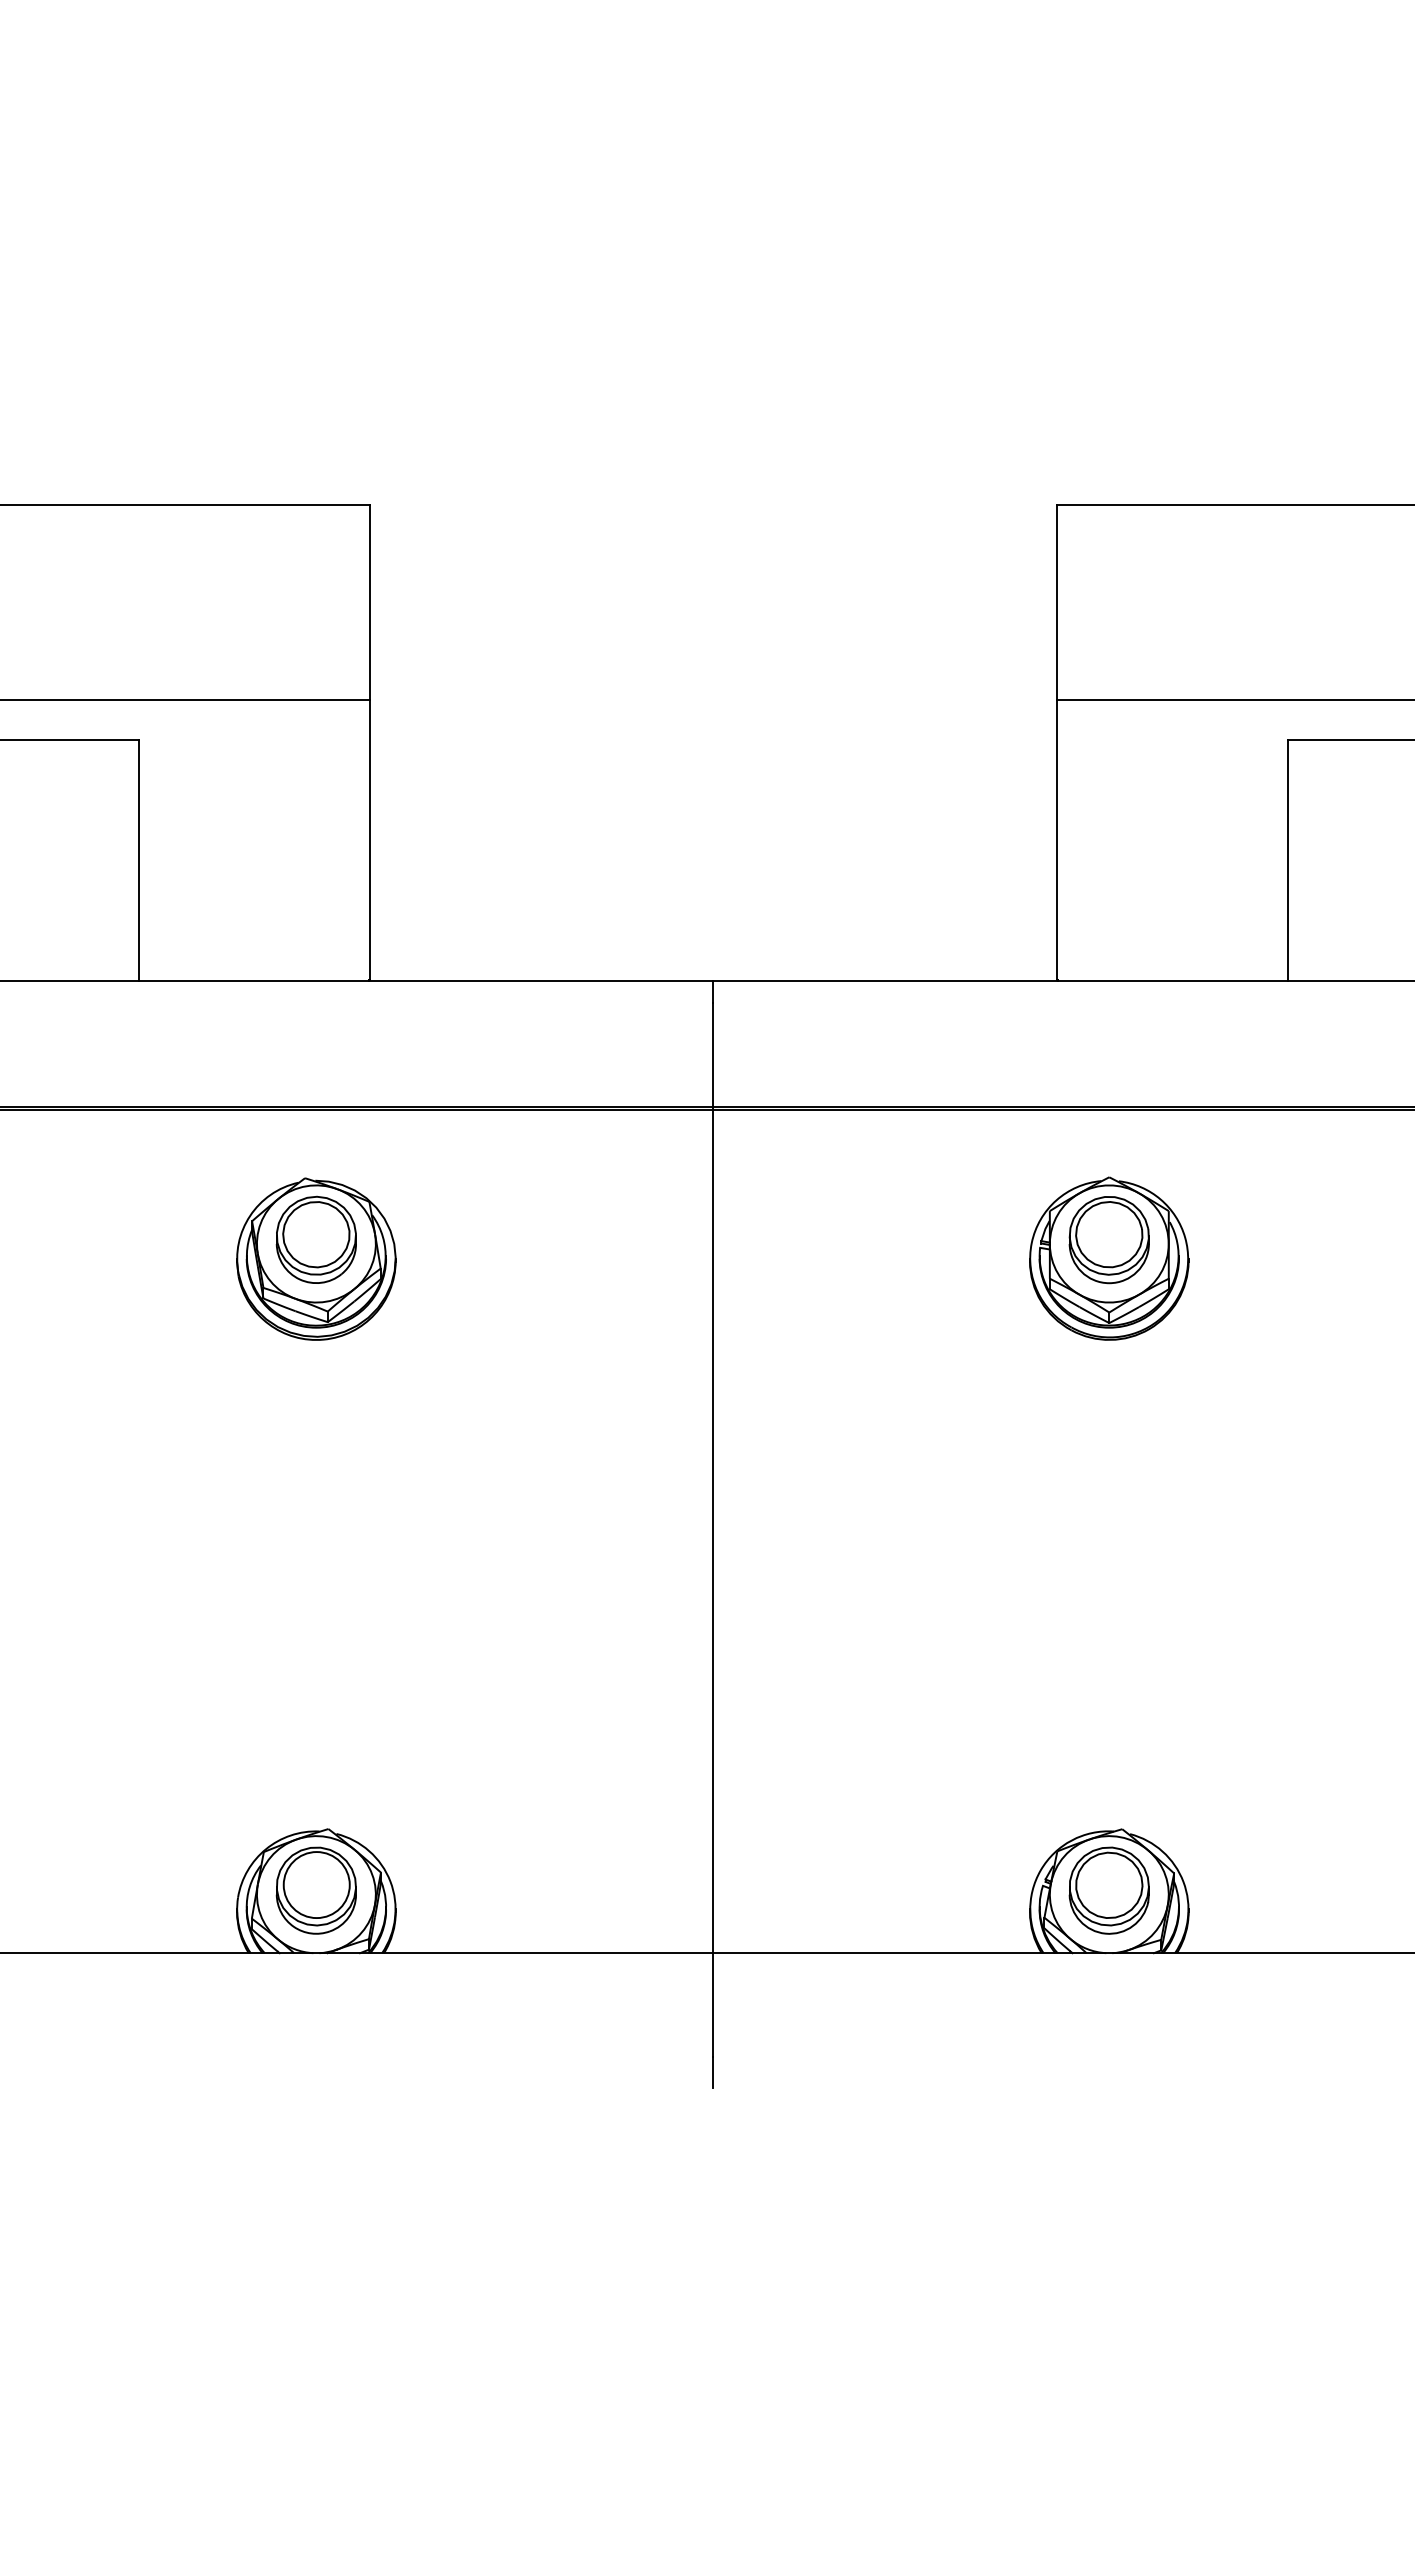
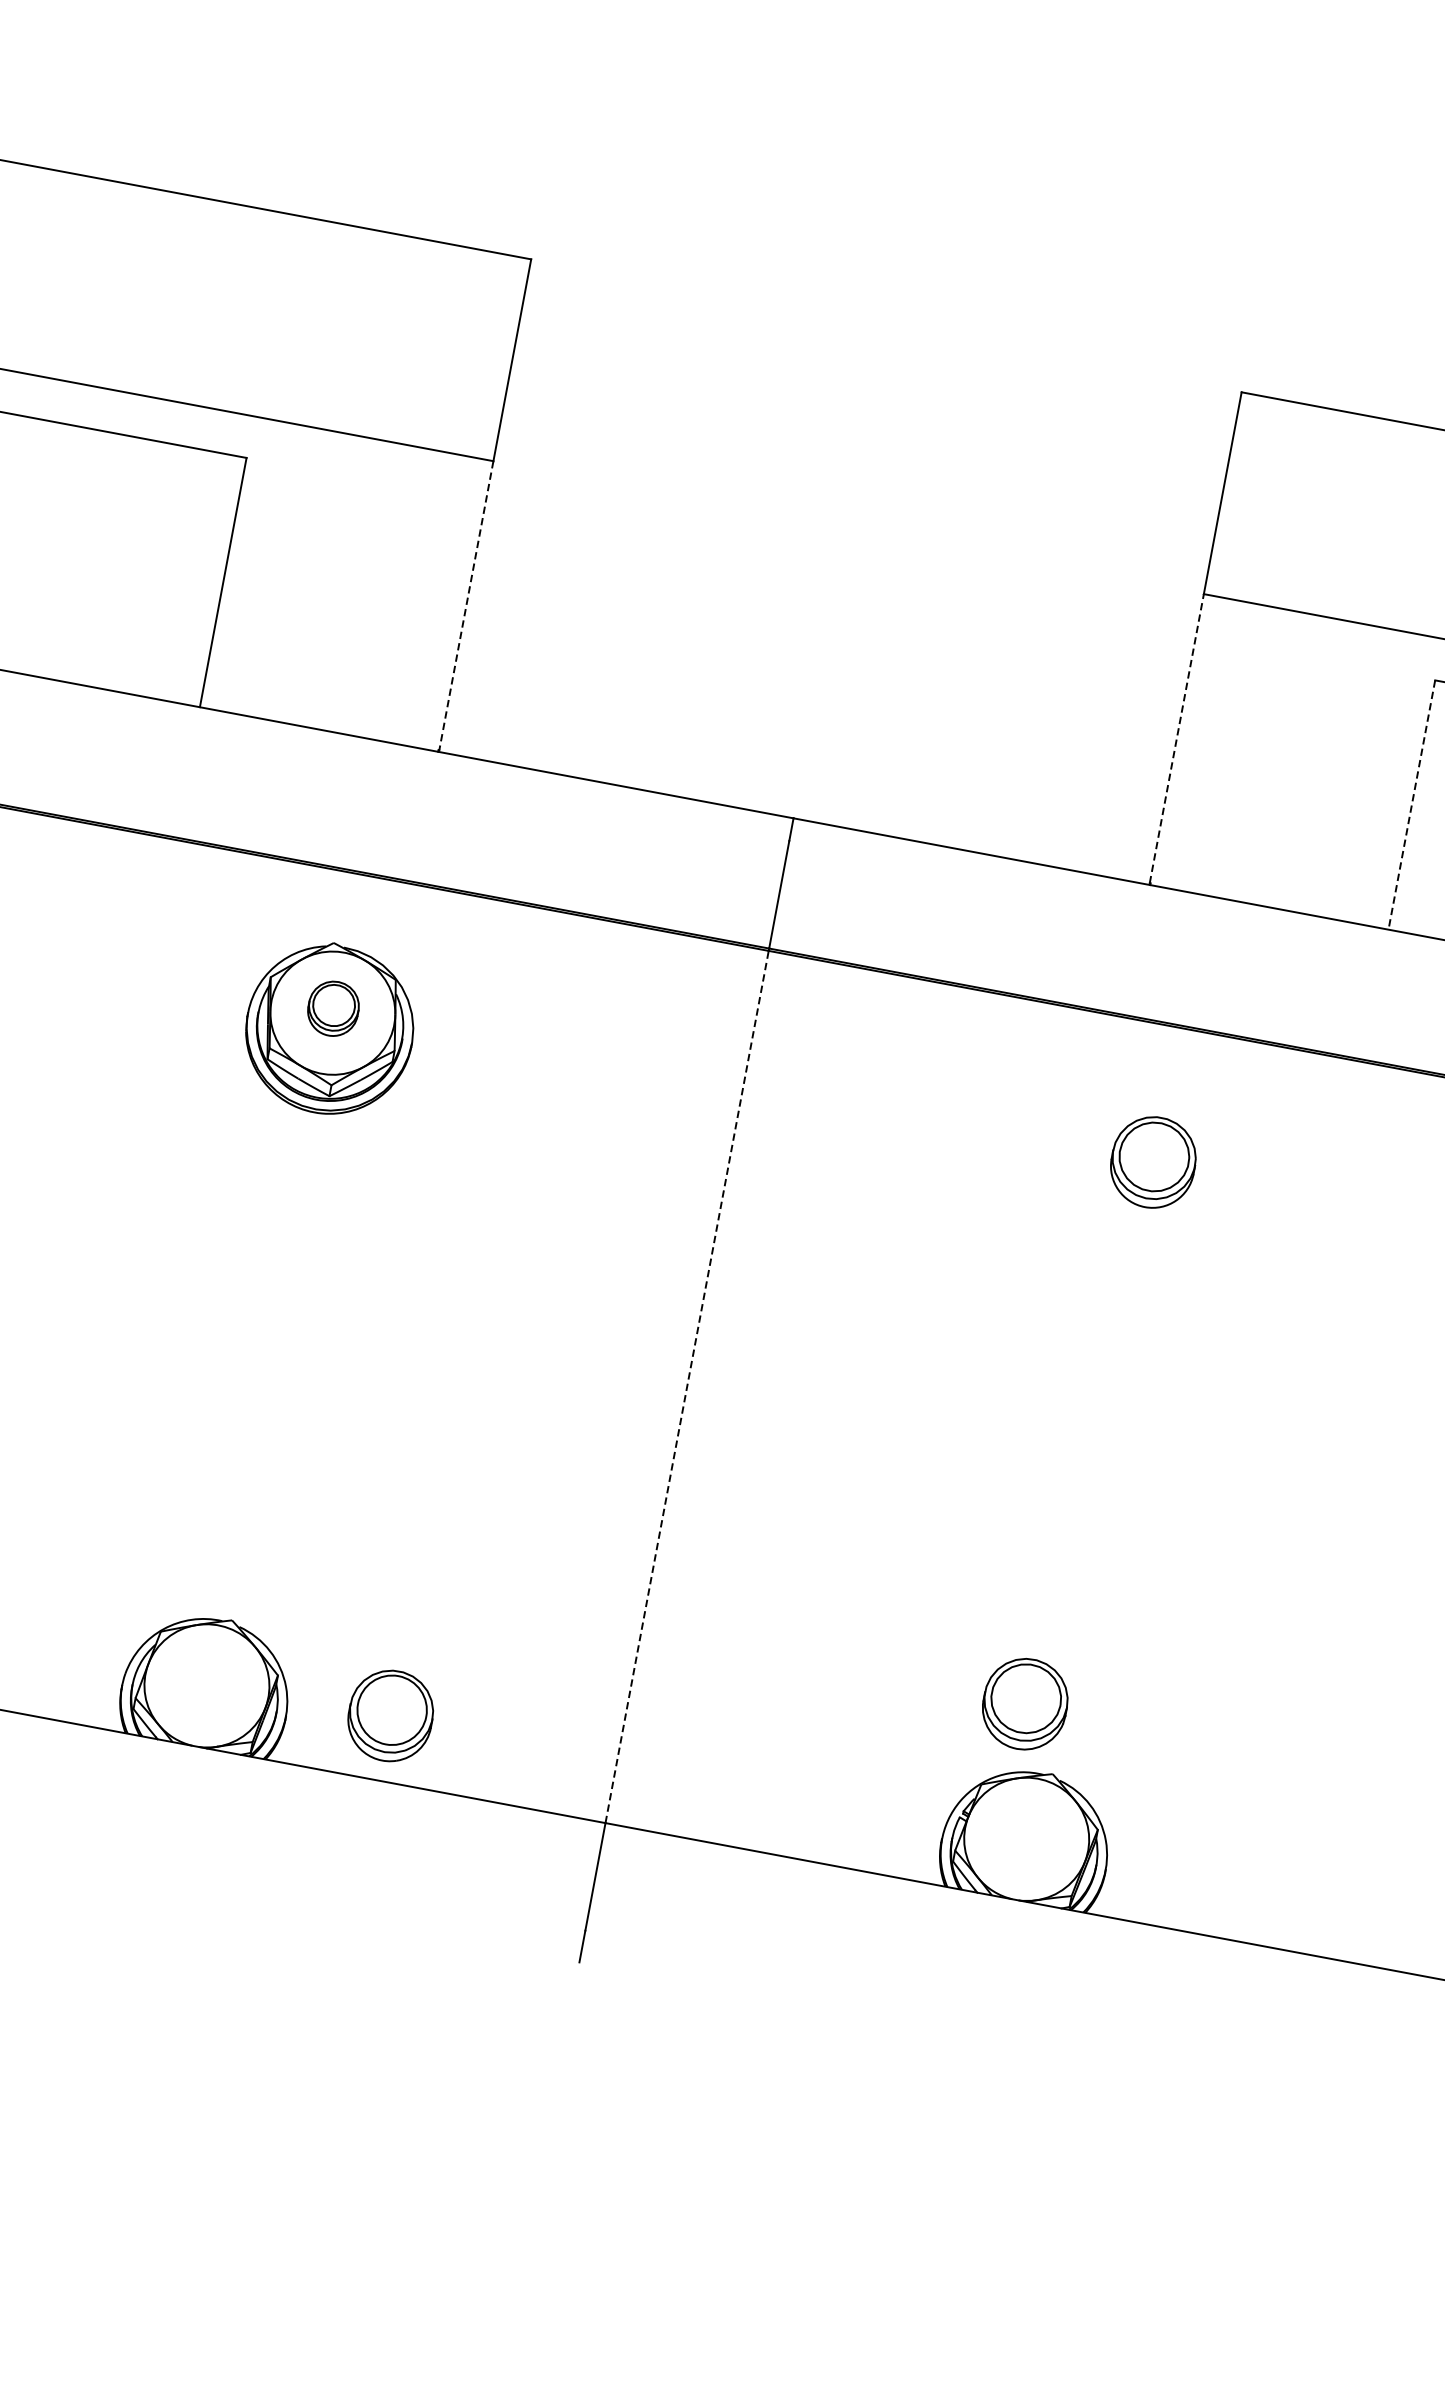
line: (369, 839) -> (465, 605), solid -> dashed
line: (1057, 839) -> (1177, 738), solid -> dashed
line: (1288, 860) -> (1412, 804), solid -> dashed
part: (315, 1239) -> (332, 1008), size x0.6
part: (1109, 1258) -> (1149, 1181), removed
line: (712, 1531) -> (686, 1387), solid -> dashed
part: (315, 1890) -> (389, 1715), moved
part: (1108, 1890) -> (1024, 1703), moved

